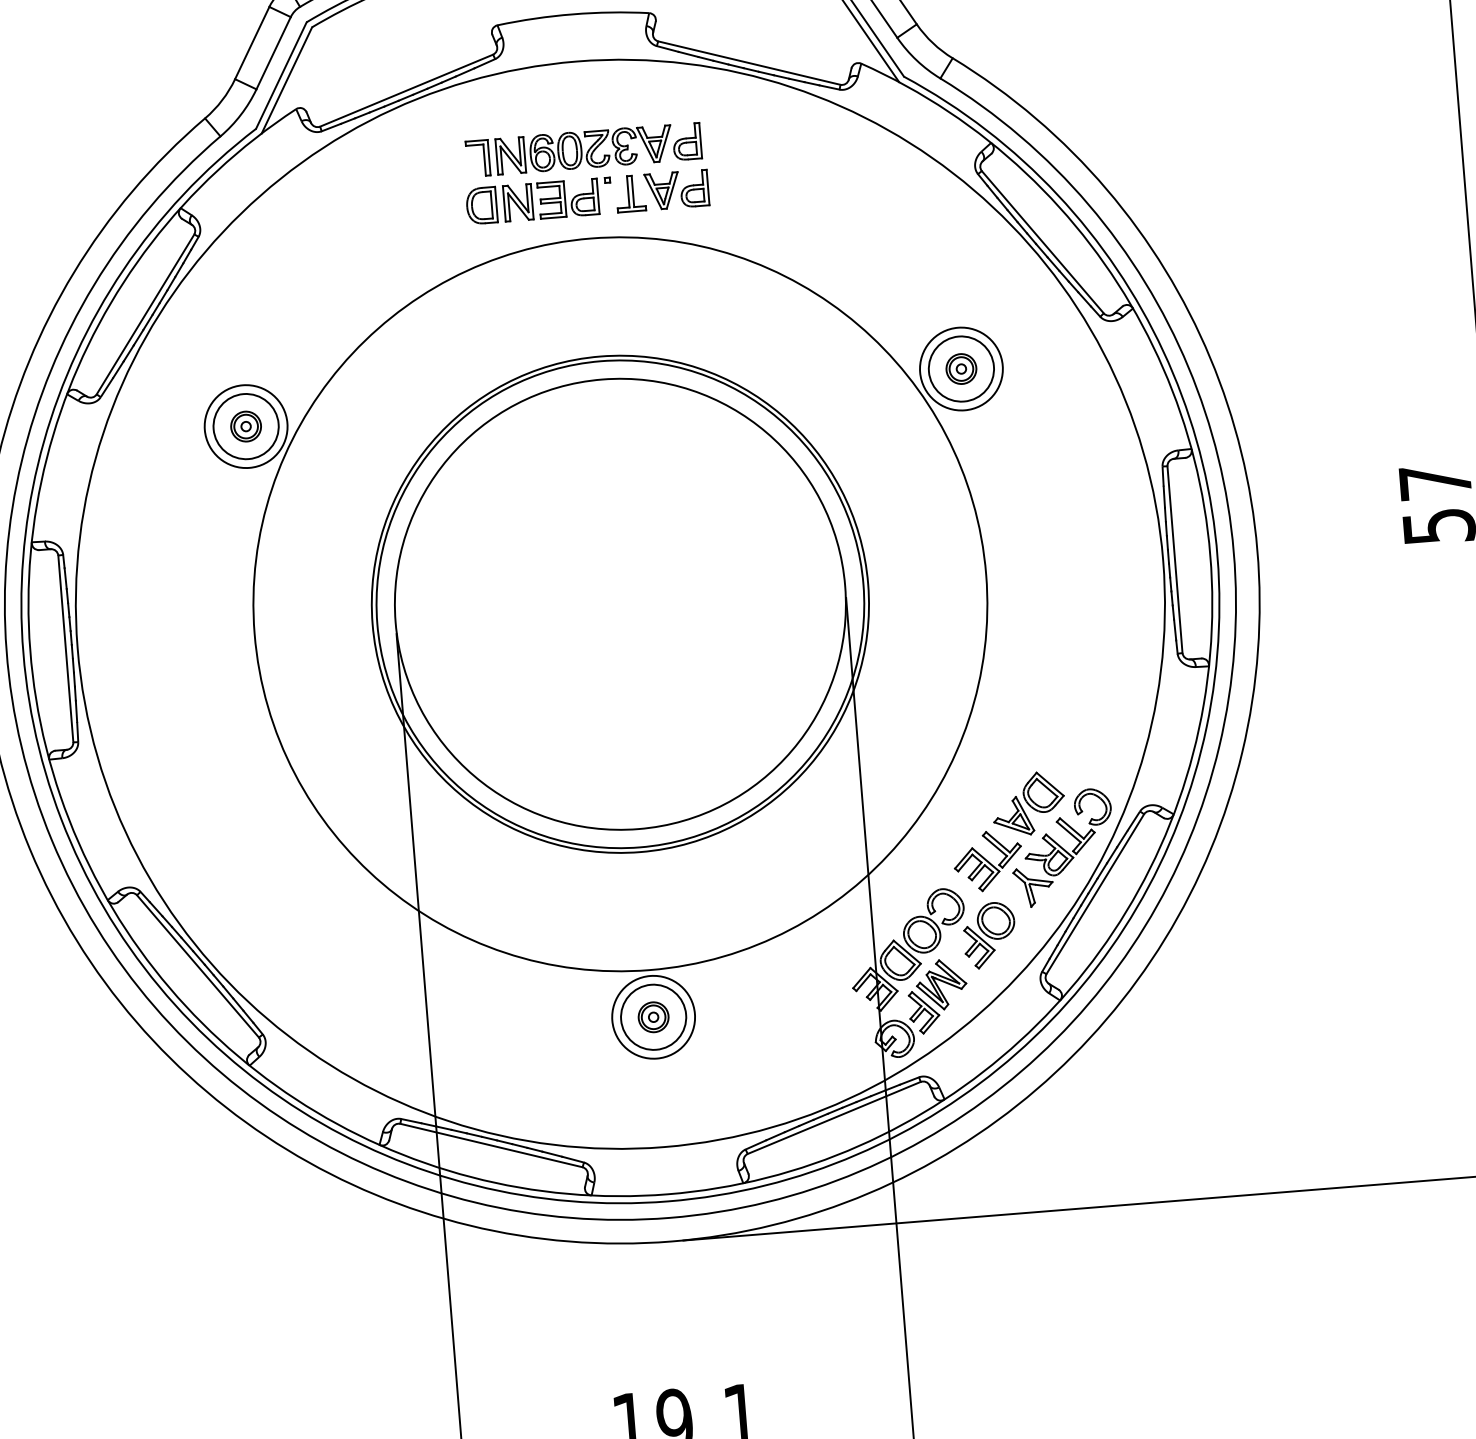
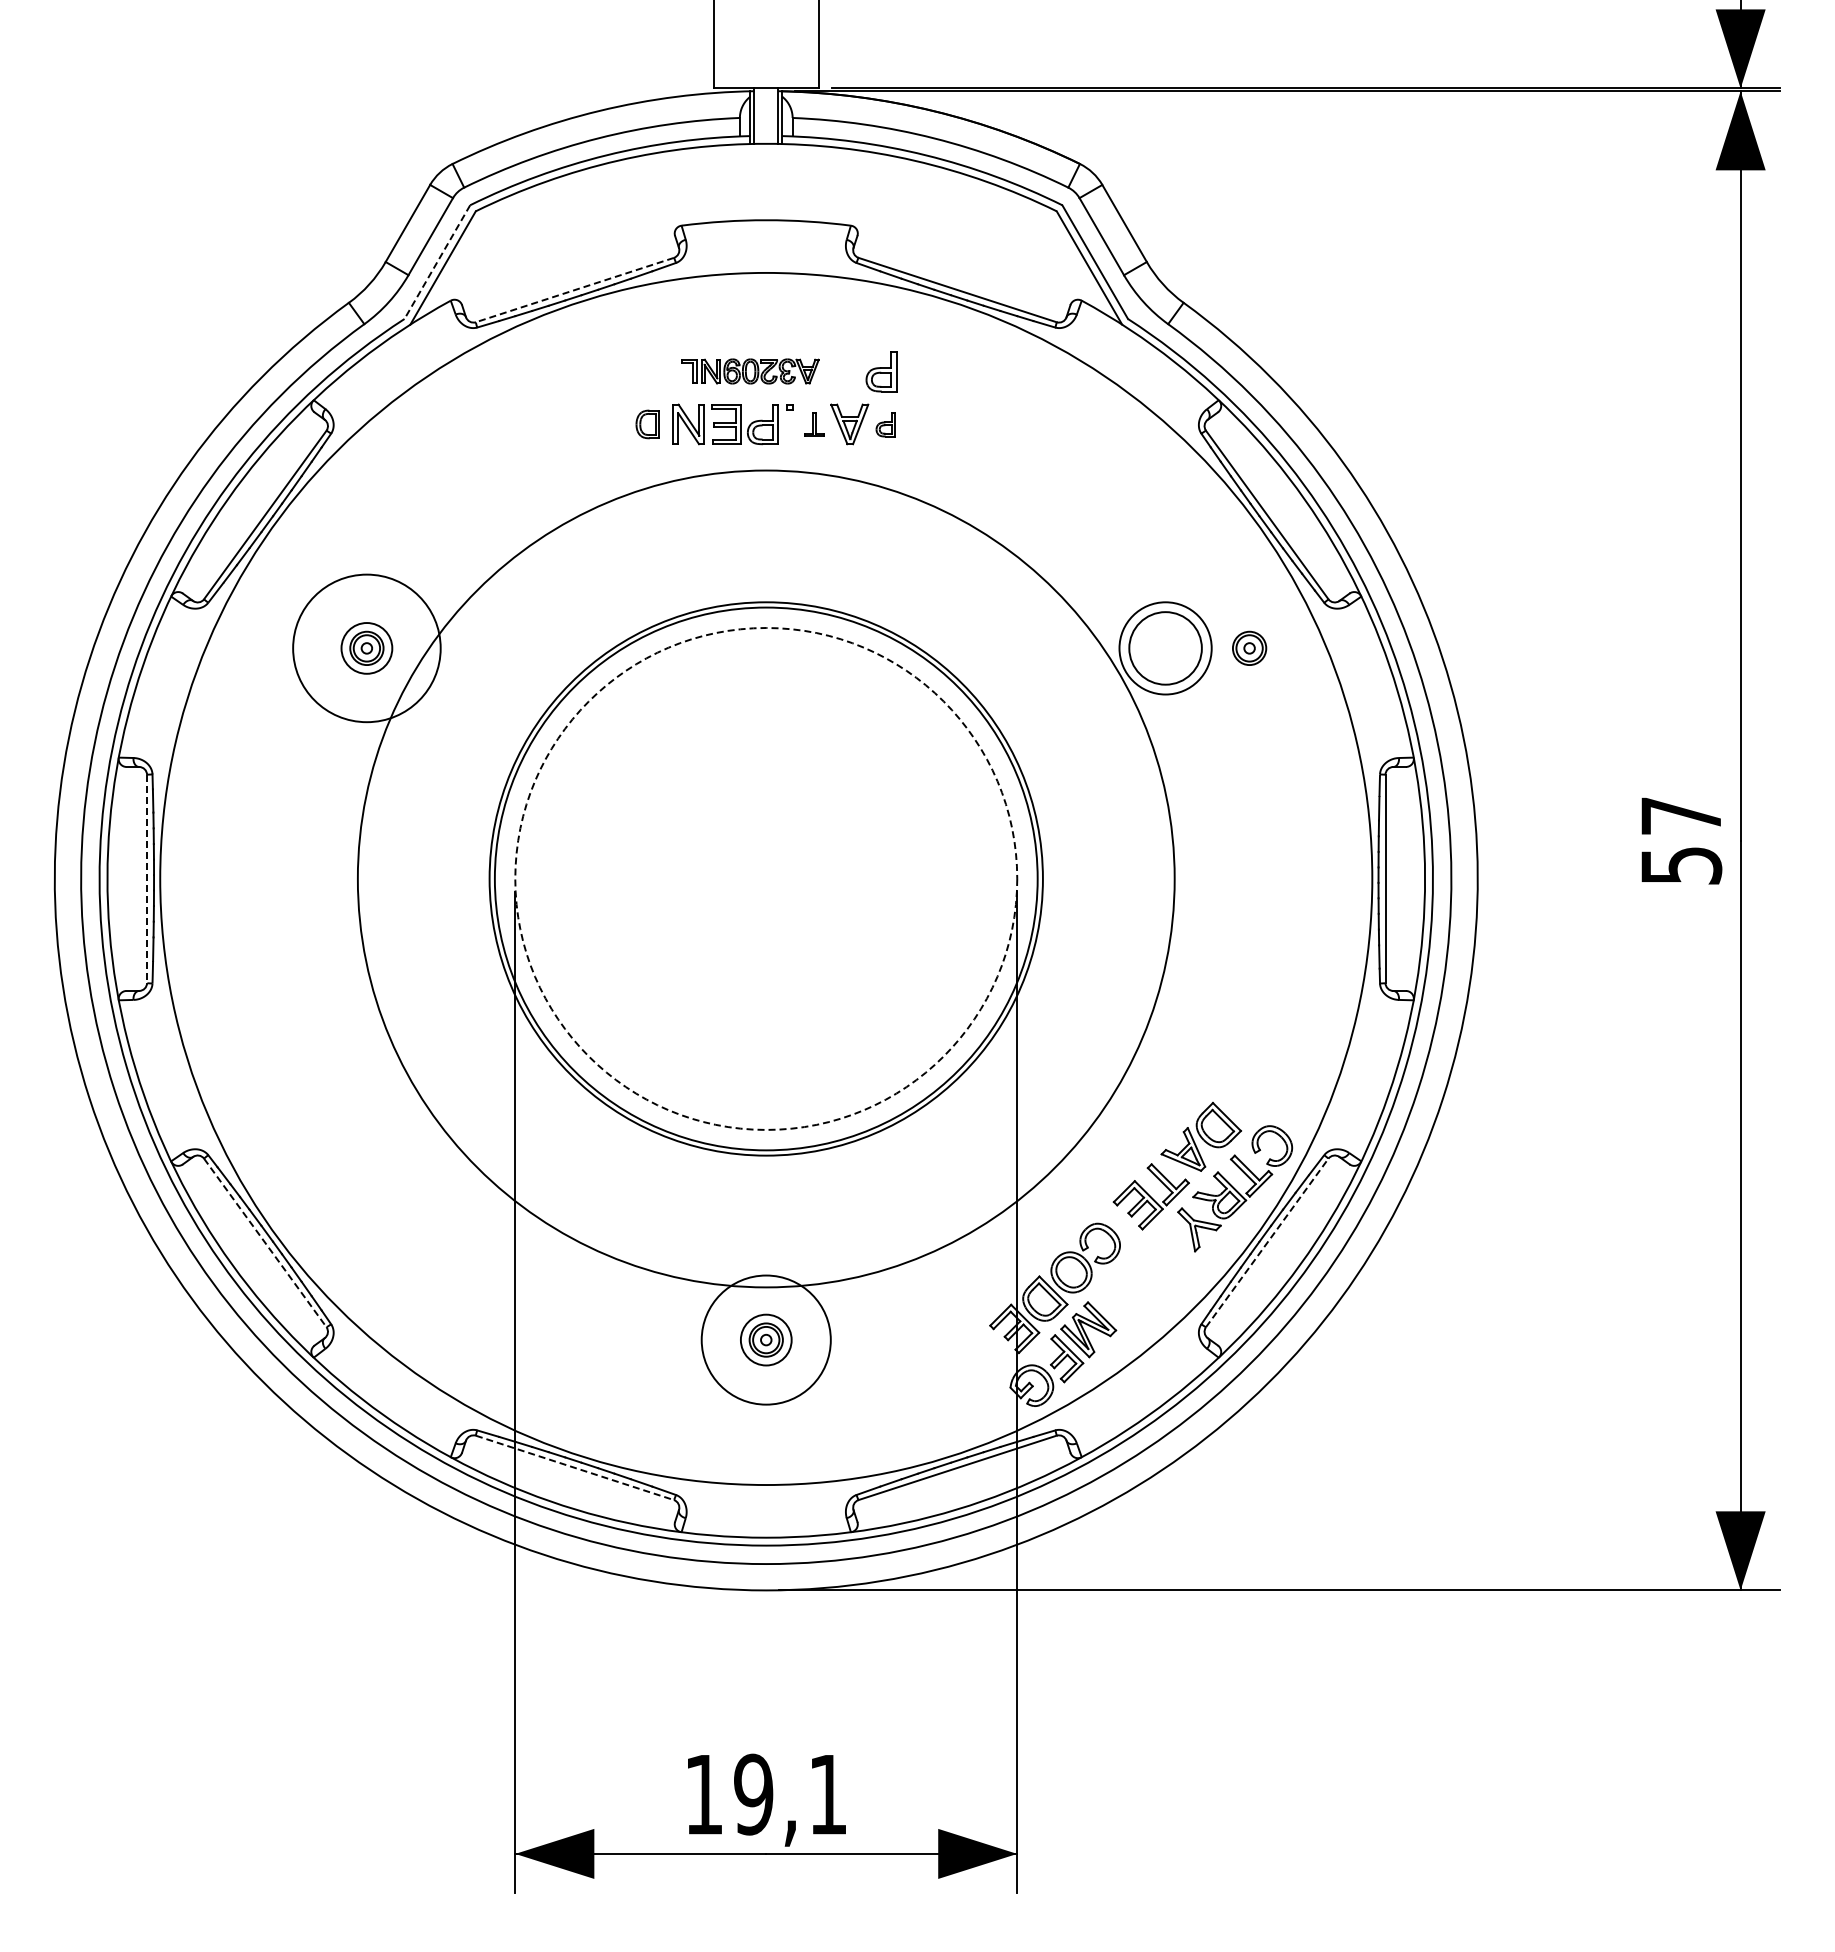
line: (281, 75) -> (437, 262), solid -> dashed
line: (406, 91) -> (574, 290), solid -> dashed
part: (569, 150) -> (750, 371), size x0.6
part: (694, 188) -> (885, 424), size x0.6
part: (630, 193) -> (814, 424), size x0.6
part: (481, 205) -> (647, 424), size x0.7
part: (961, 368) -> (1249, 647), moved
circle: (245, 426) -> (366, 648), size x0.7
circle: (245, 426) -> (366, 648), size x1.6
circle: (620, 603) -> (766, 878), solid -> dashed
line: (66, 649) -> (147, 879), solid -> dashed
line: (1095, 893) -> (1267, 1242), solid -> dashed
part: (989, 935) -> (1146, 1279), removed
line: (198, 966) -> (265, 1243), solid -> dashed
circle: (653, 1016) -> (766, 1339), size x0.7
circle: (653, 1016) -> (766, 1339), size x1.4
line: (492, 1146) -> (575, 1468), solid -> dashed

